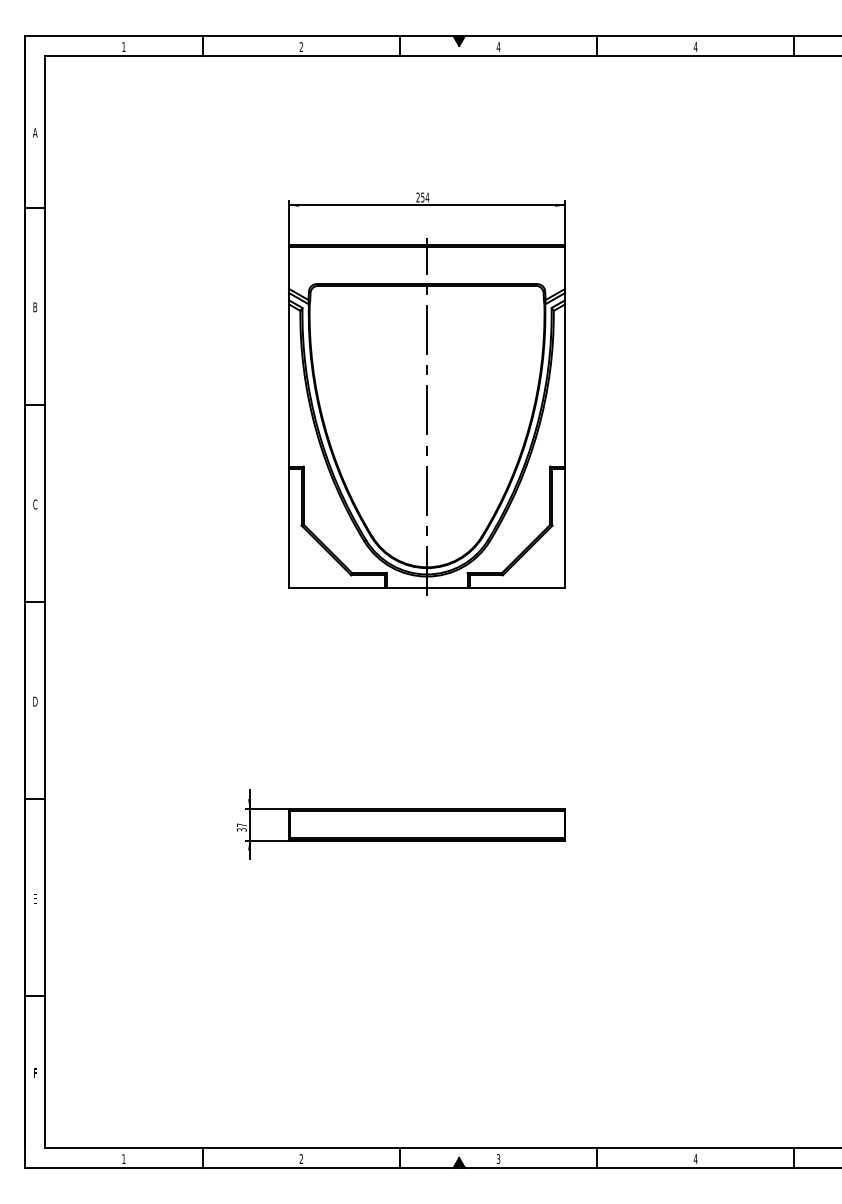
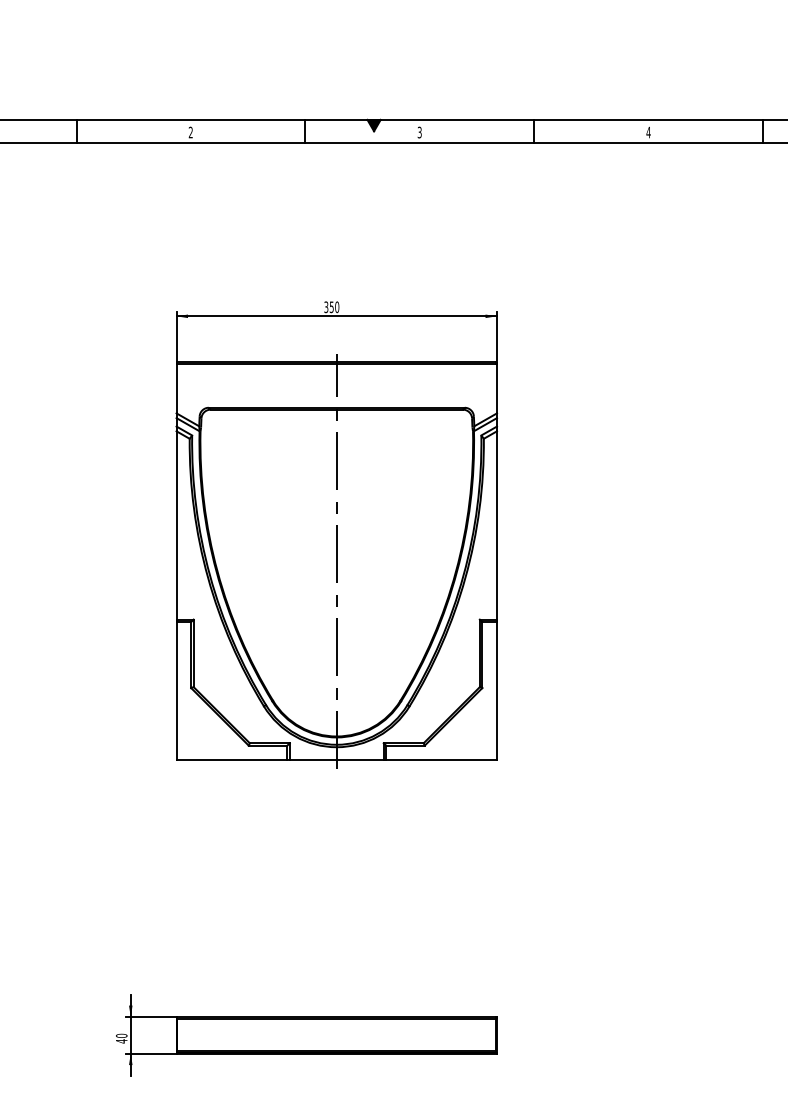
text: (498, 47) -> (419, 133), 4 -> 3
text: (422, 197) -> (331, 307), 254 -> 350
text: (241, 827) -> (121, 1038), 37 -> 40

